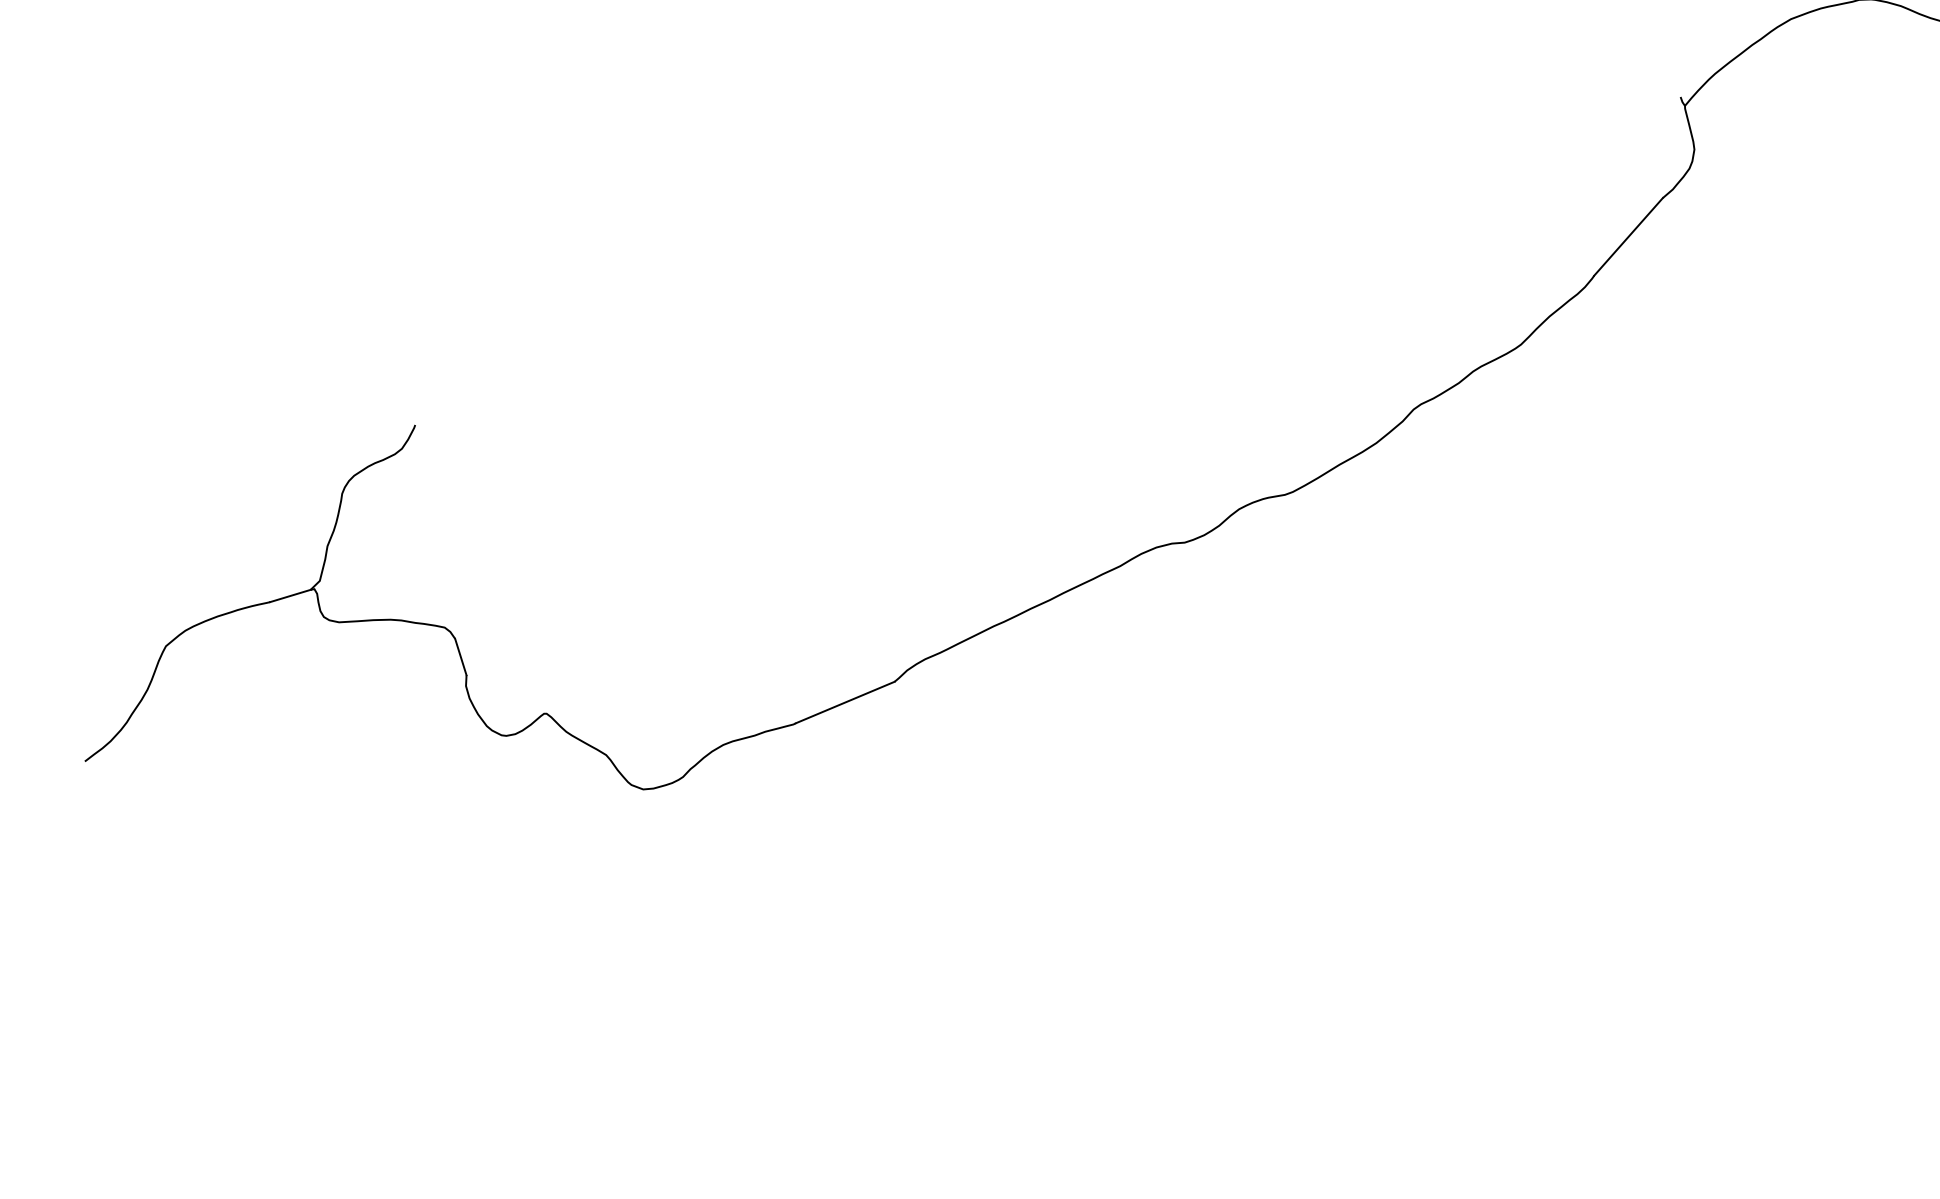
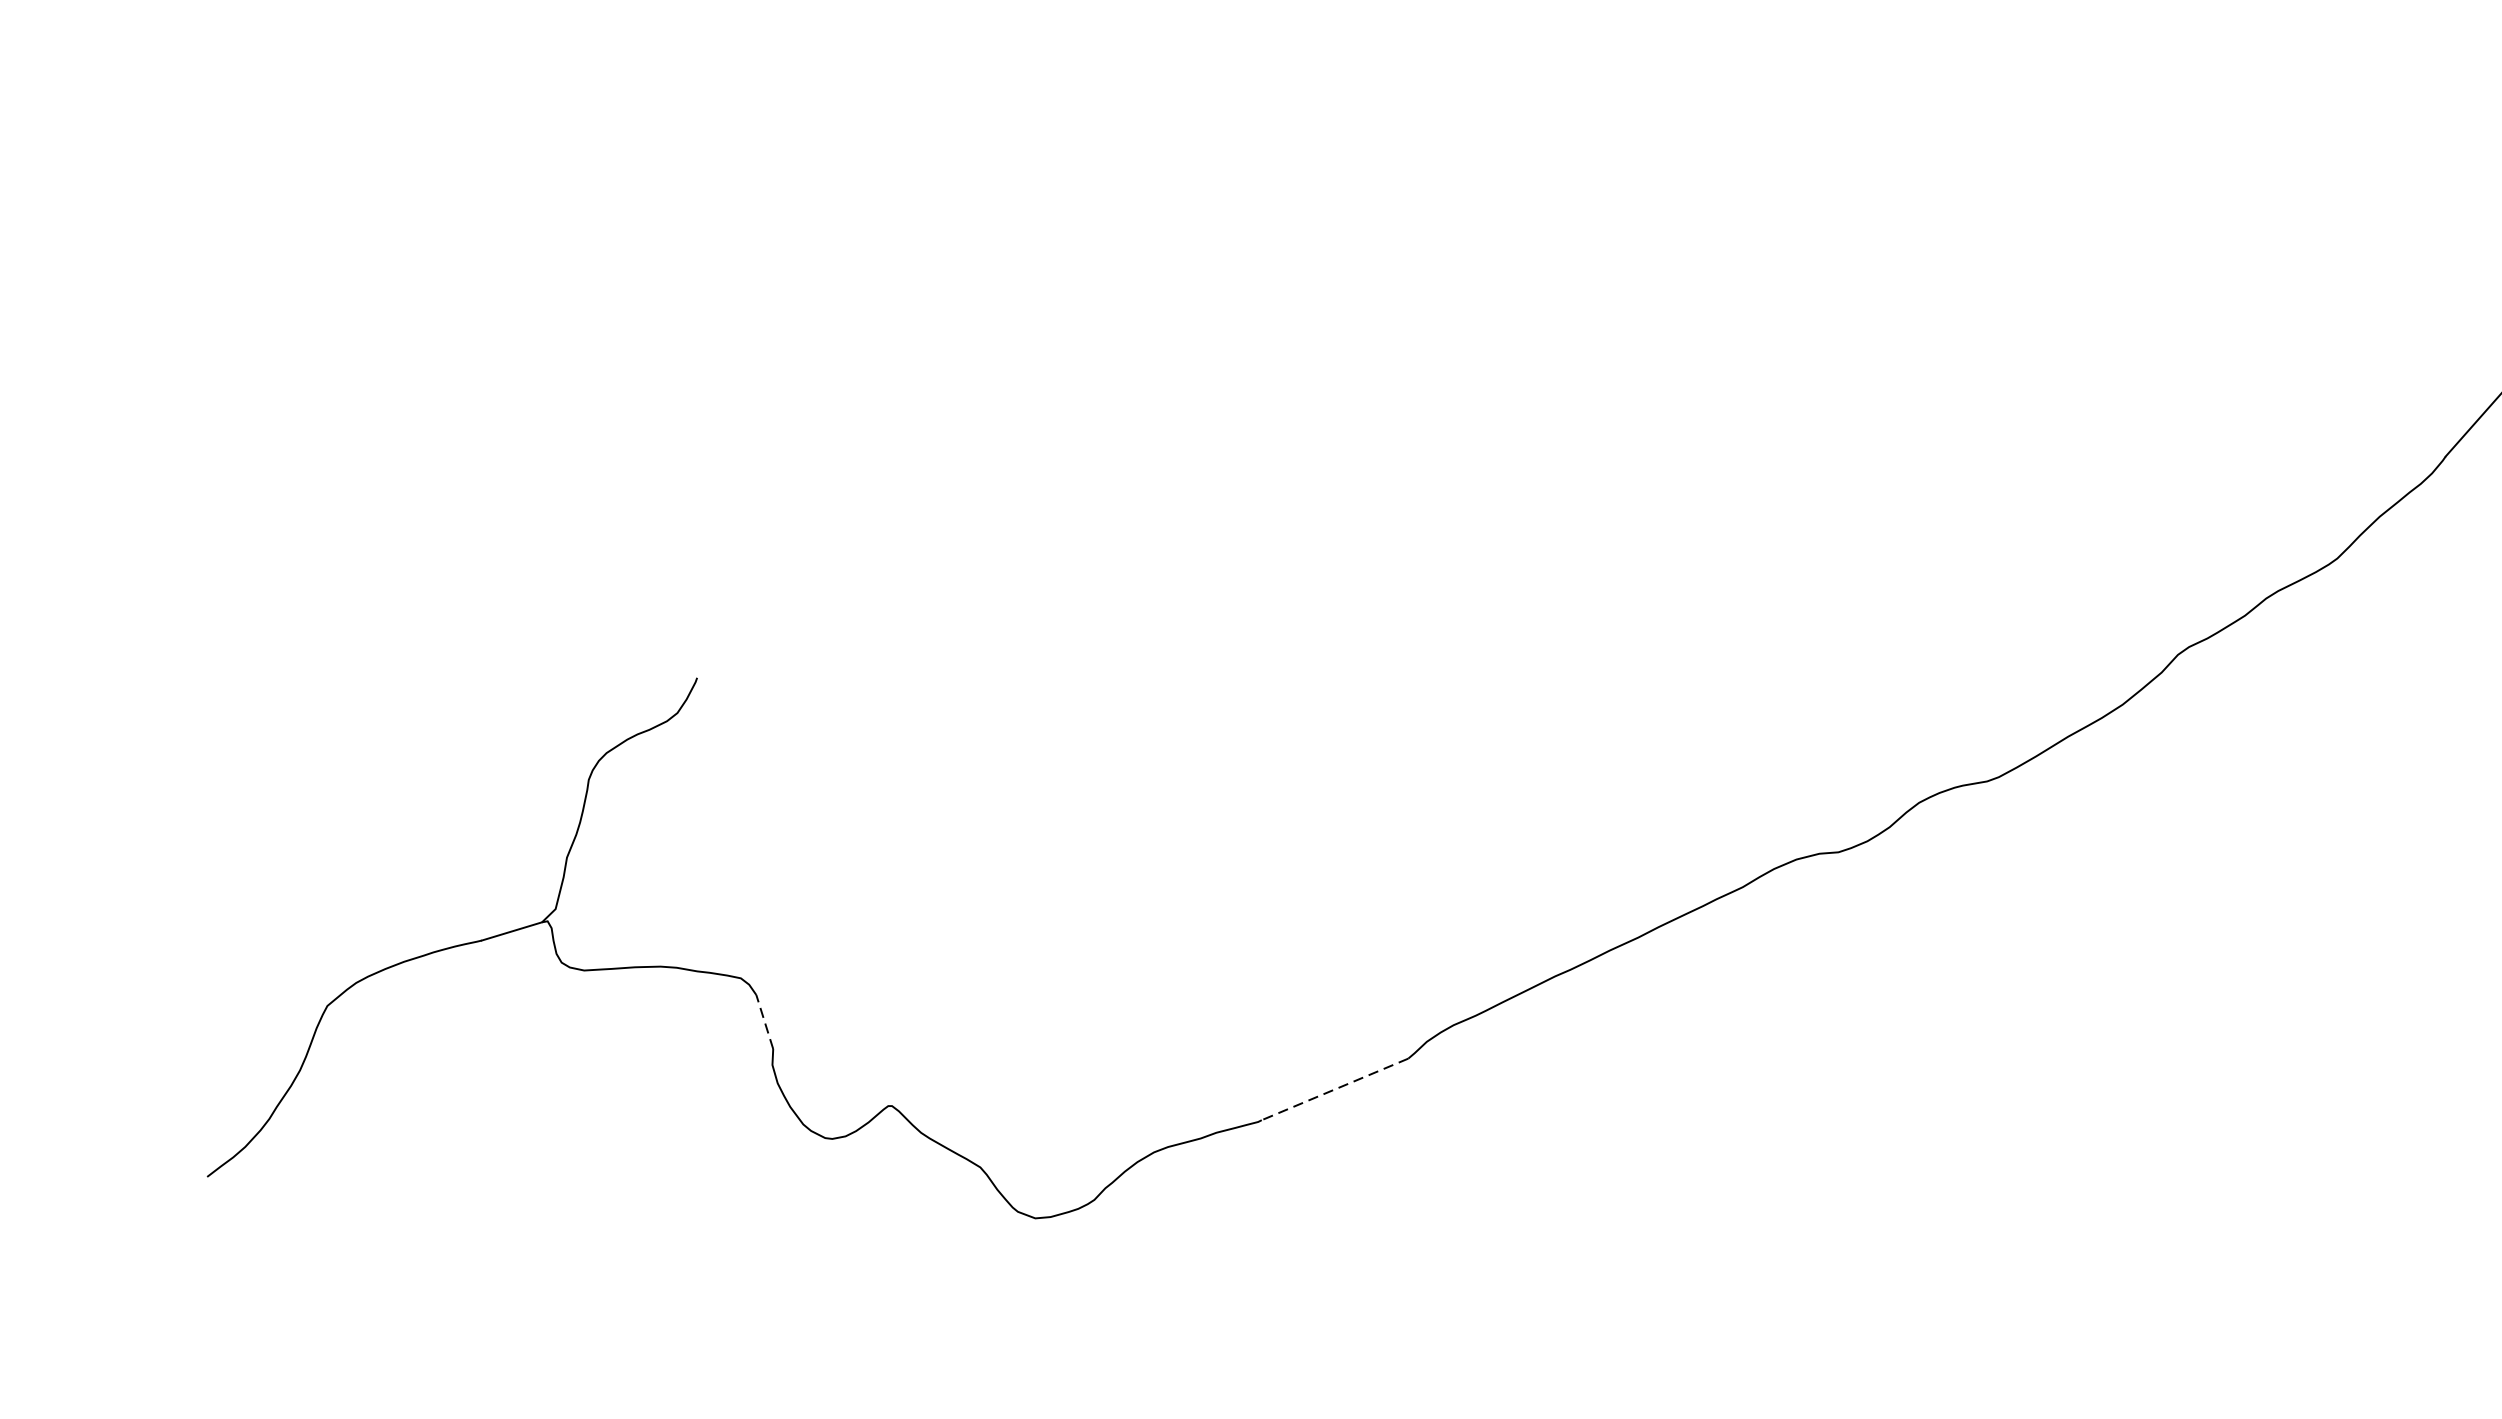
line: (460, 656) -> (764, 1021), solid -> dashed
line: (845, 702) -> (1335, 1089), solid -> dashed

